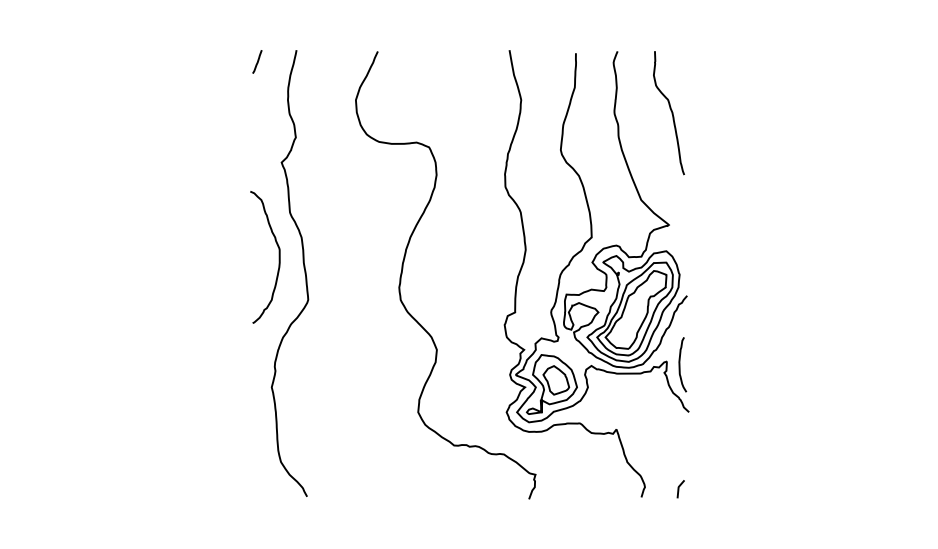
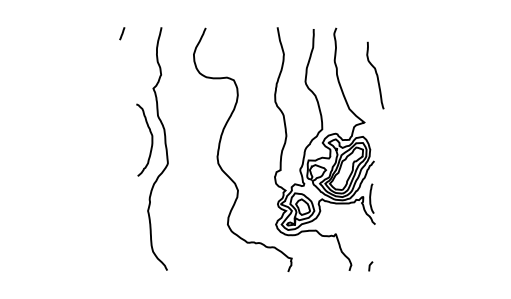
line: (257, 61) -> (122, 33), moved
curve: (670, 112) -> (376, 75), moved

